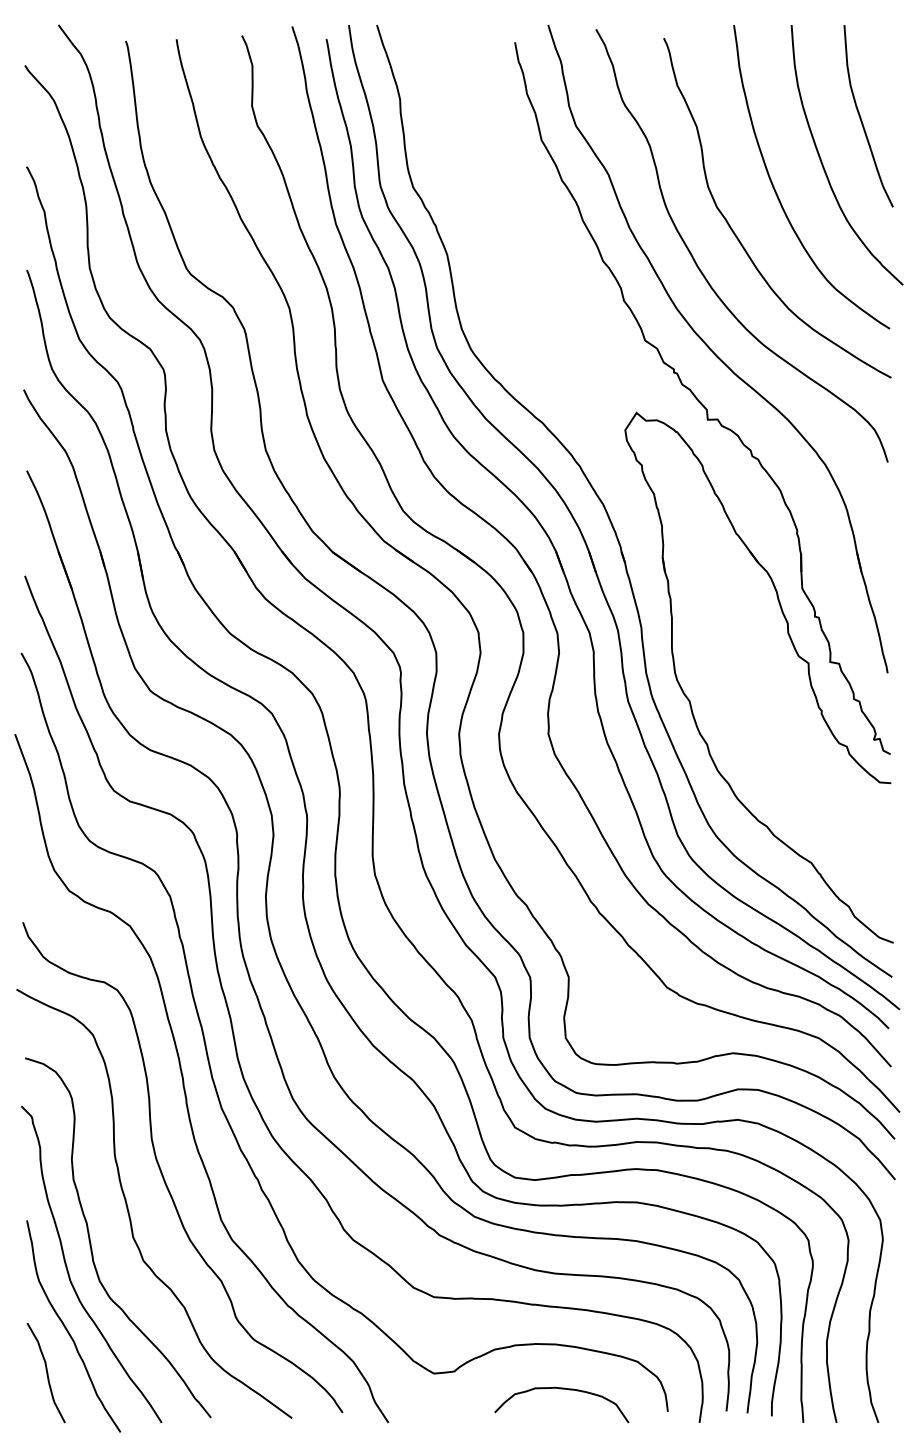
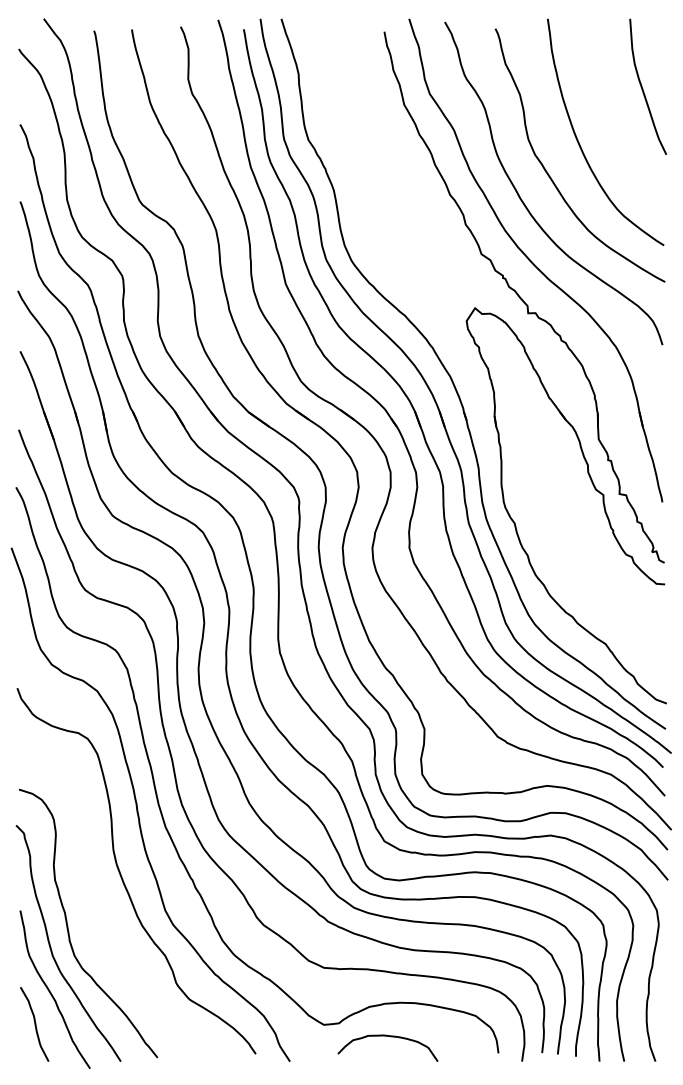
curve: (823, 164) -> (614, 122), removed
curve: (129, 1211) -> (96, 903), removed
curve: (561, 1389) -> (387, 1036), moved

